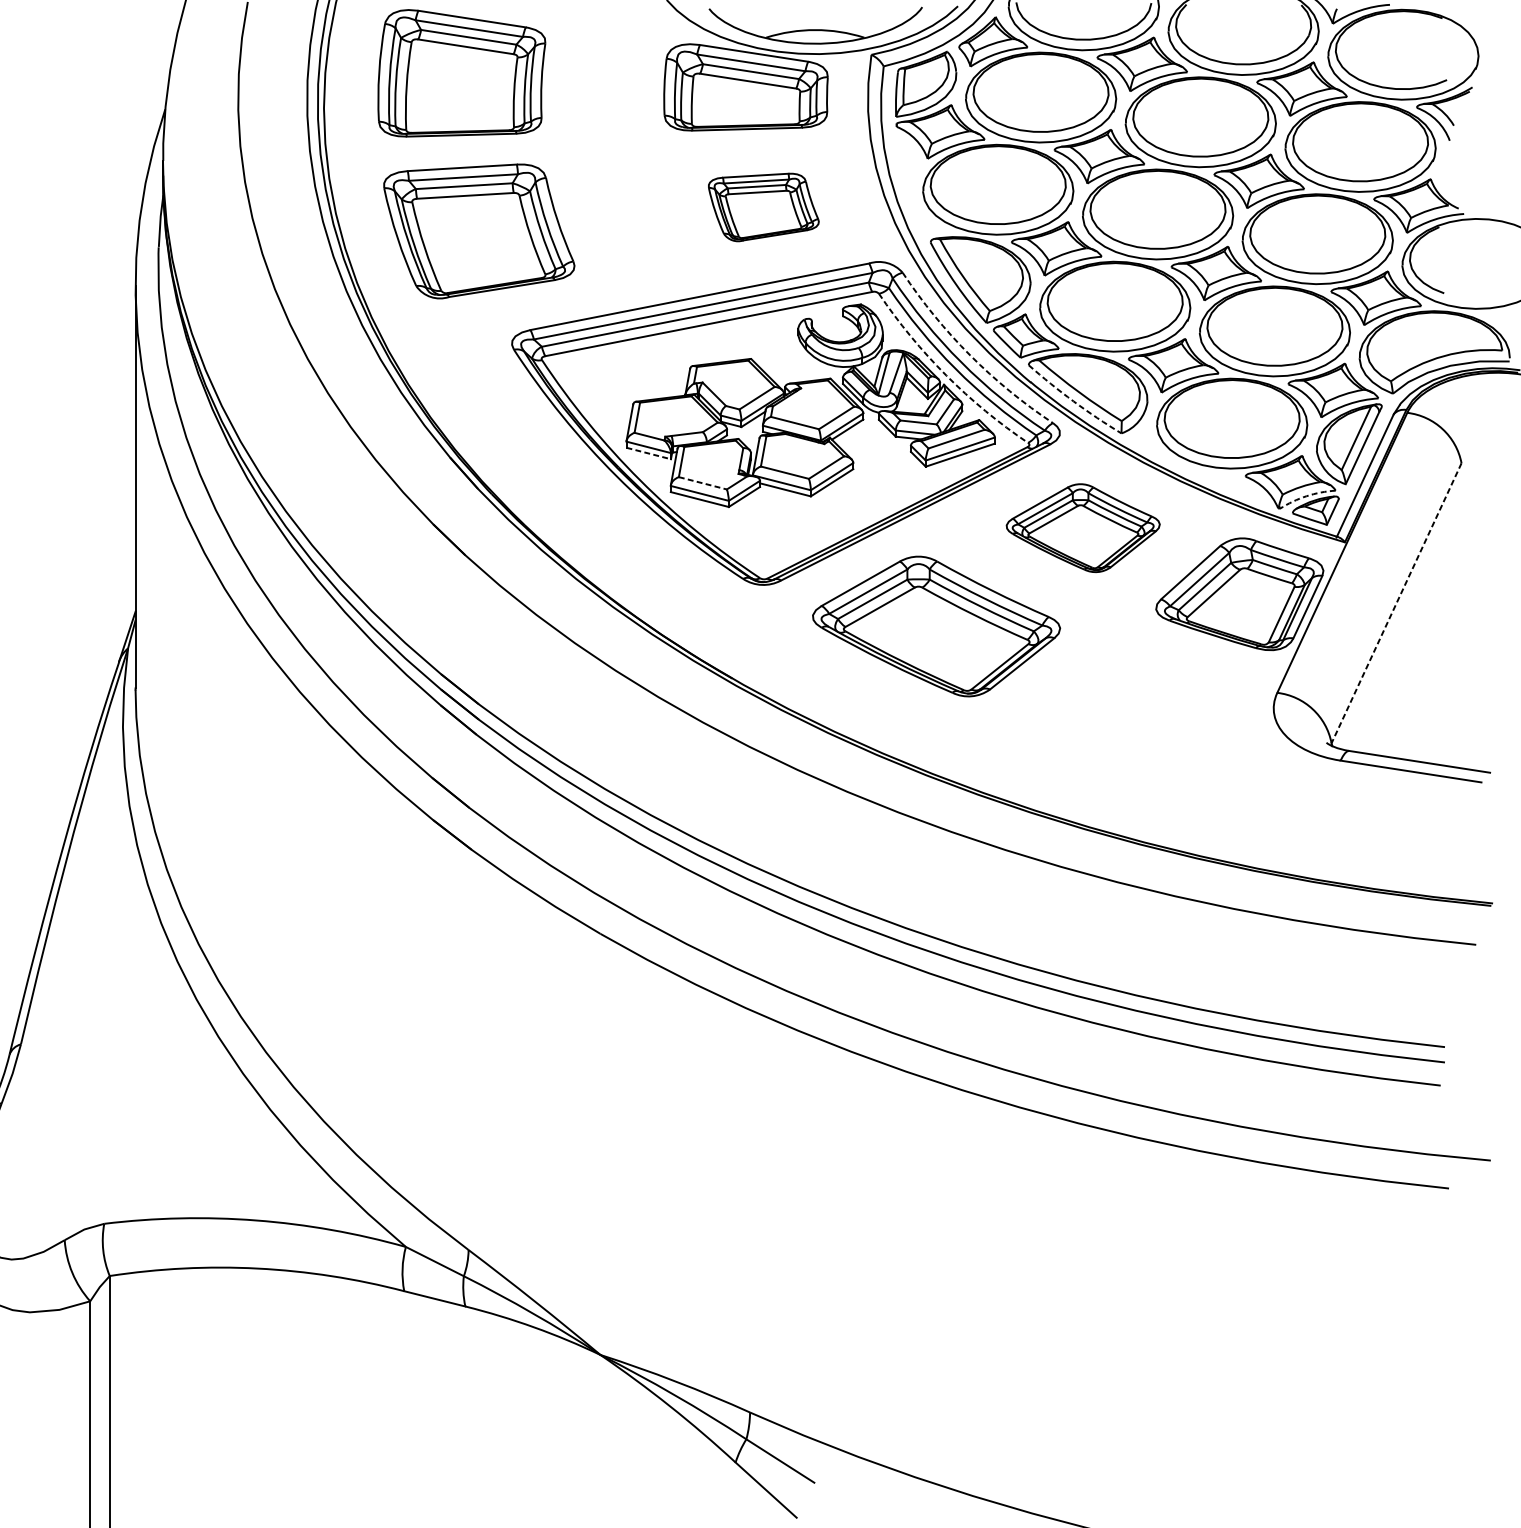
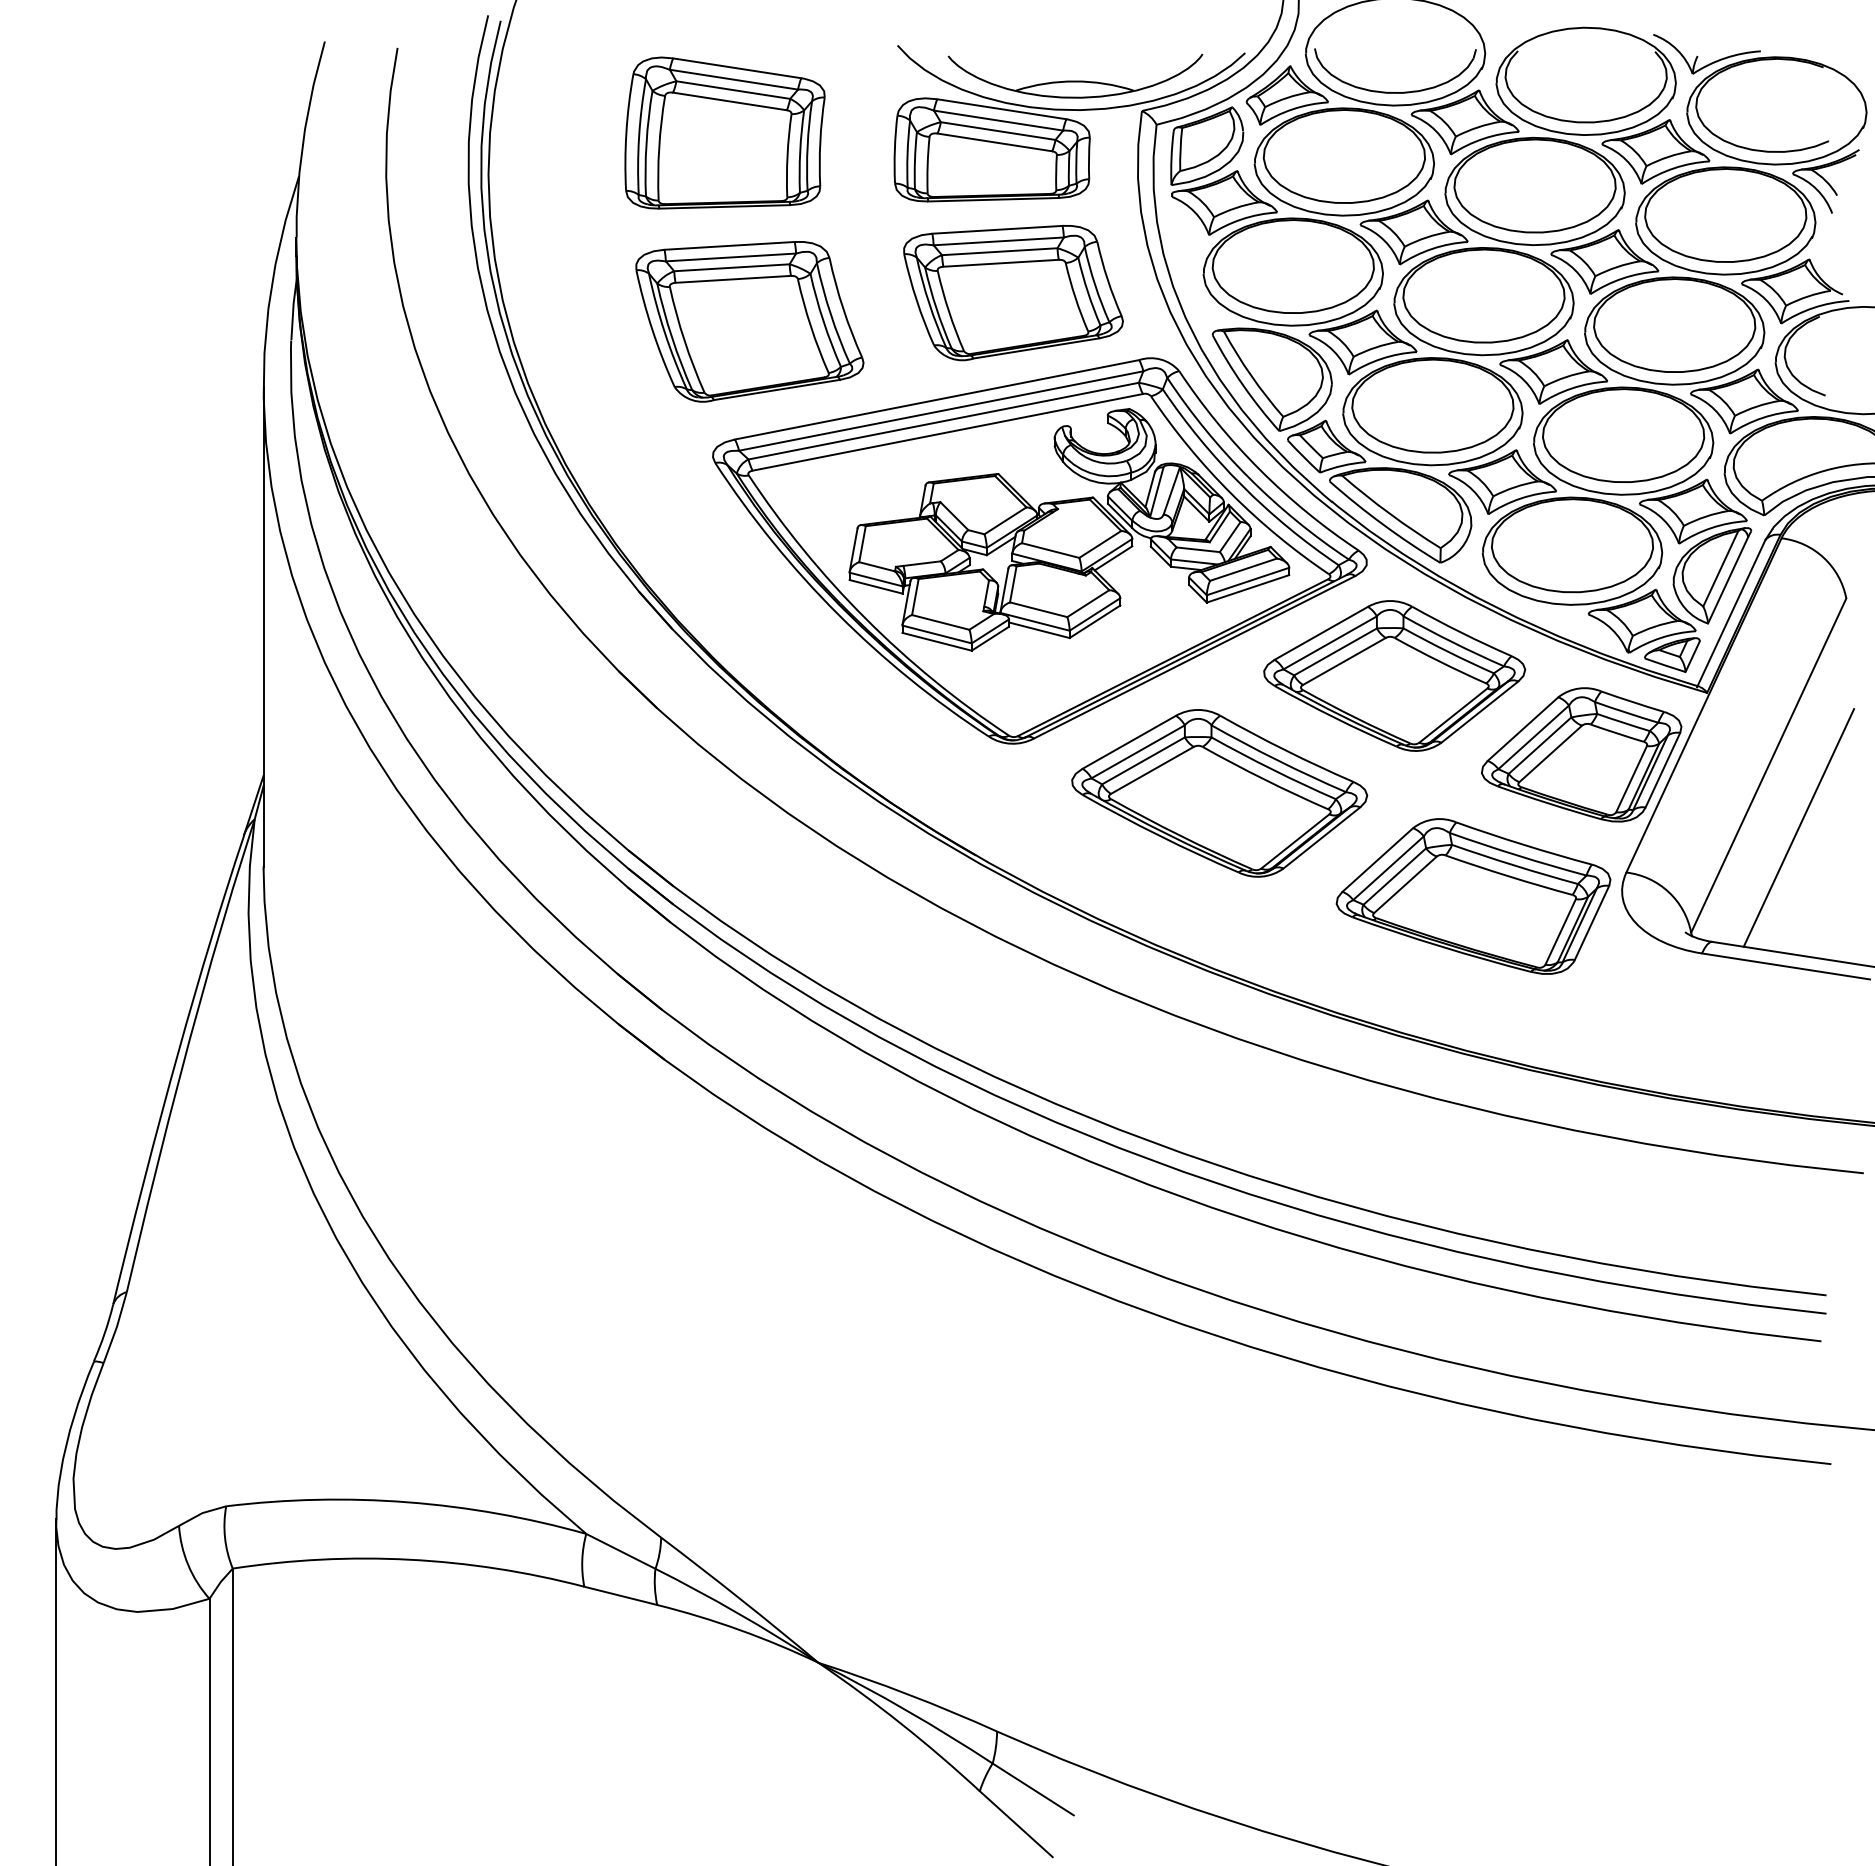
part: (461, 72) -> (724, 132), moved
part: (763, 207) -> (1013, 293), size x1.67
part: (478, 231) -> (749, 321), moved
arc: (969, 355) -> (1259, 469), dashed -> solid
arc: (946, 375) -> (1231, 493), dashed -> solid
arc: (1073, 401) -> (1383, 524), dashed -> solid
line: (649, 453) -> (876, 586), dashed -> solid
line: (702, 483) -> (940, 622), dashed -> solid
arc: (1306, 495) -> (1661, 637), dashed -> solid
part: (1083, 527) -> (1394, 675), size x1.43
line: (1396, 604) -> (1768, 766), dashed -> solid
line: (1421, 655) -> (1798, 827), added
part: (1149, 712) -> (1473, 896), added

